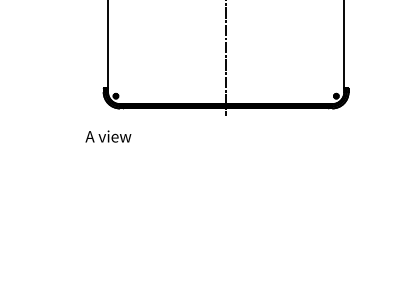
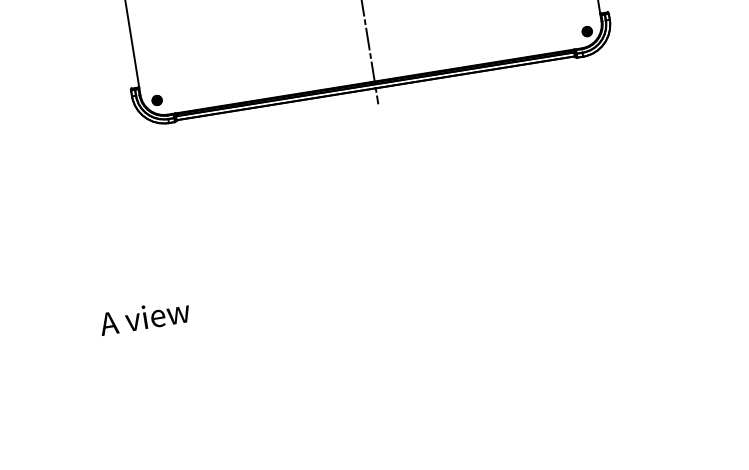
text: (108, 136) -> (144, 317), moved

